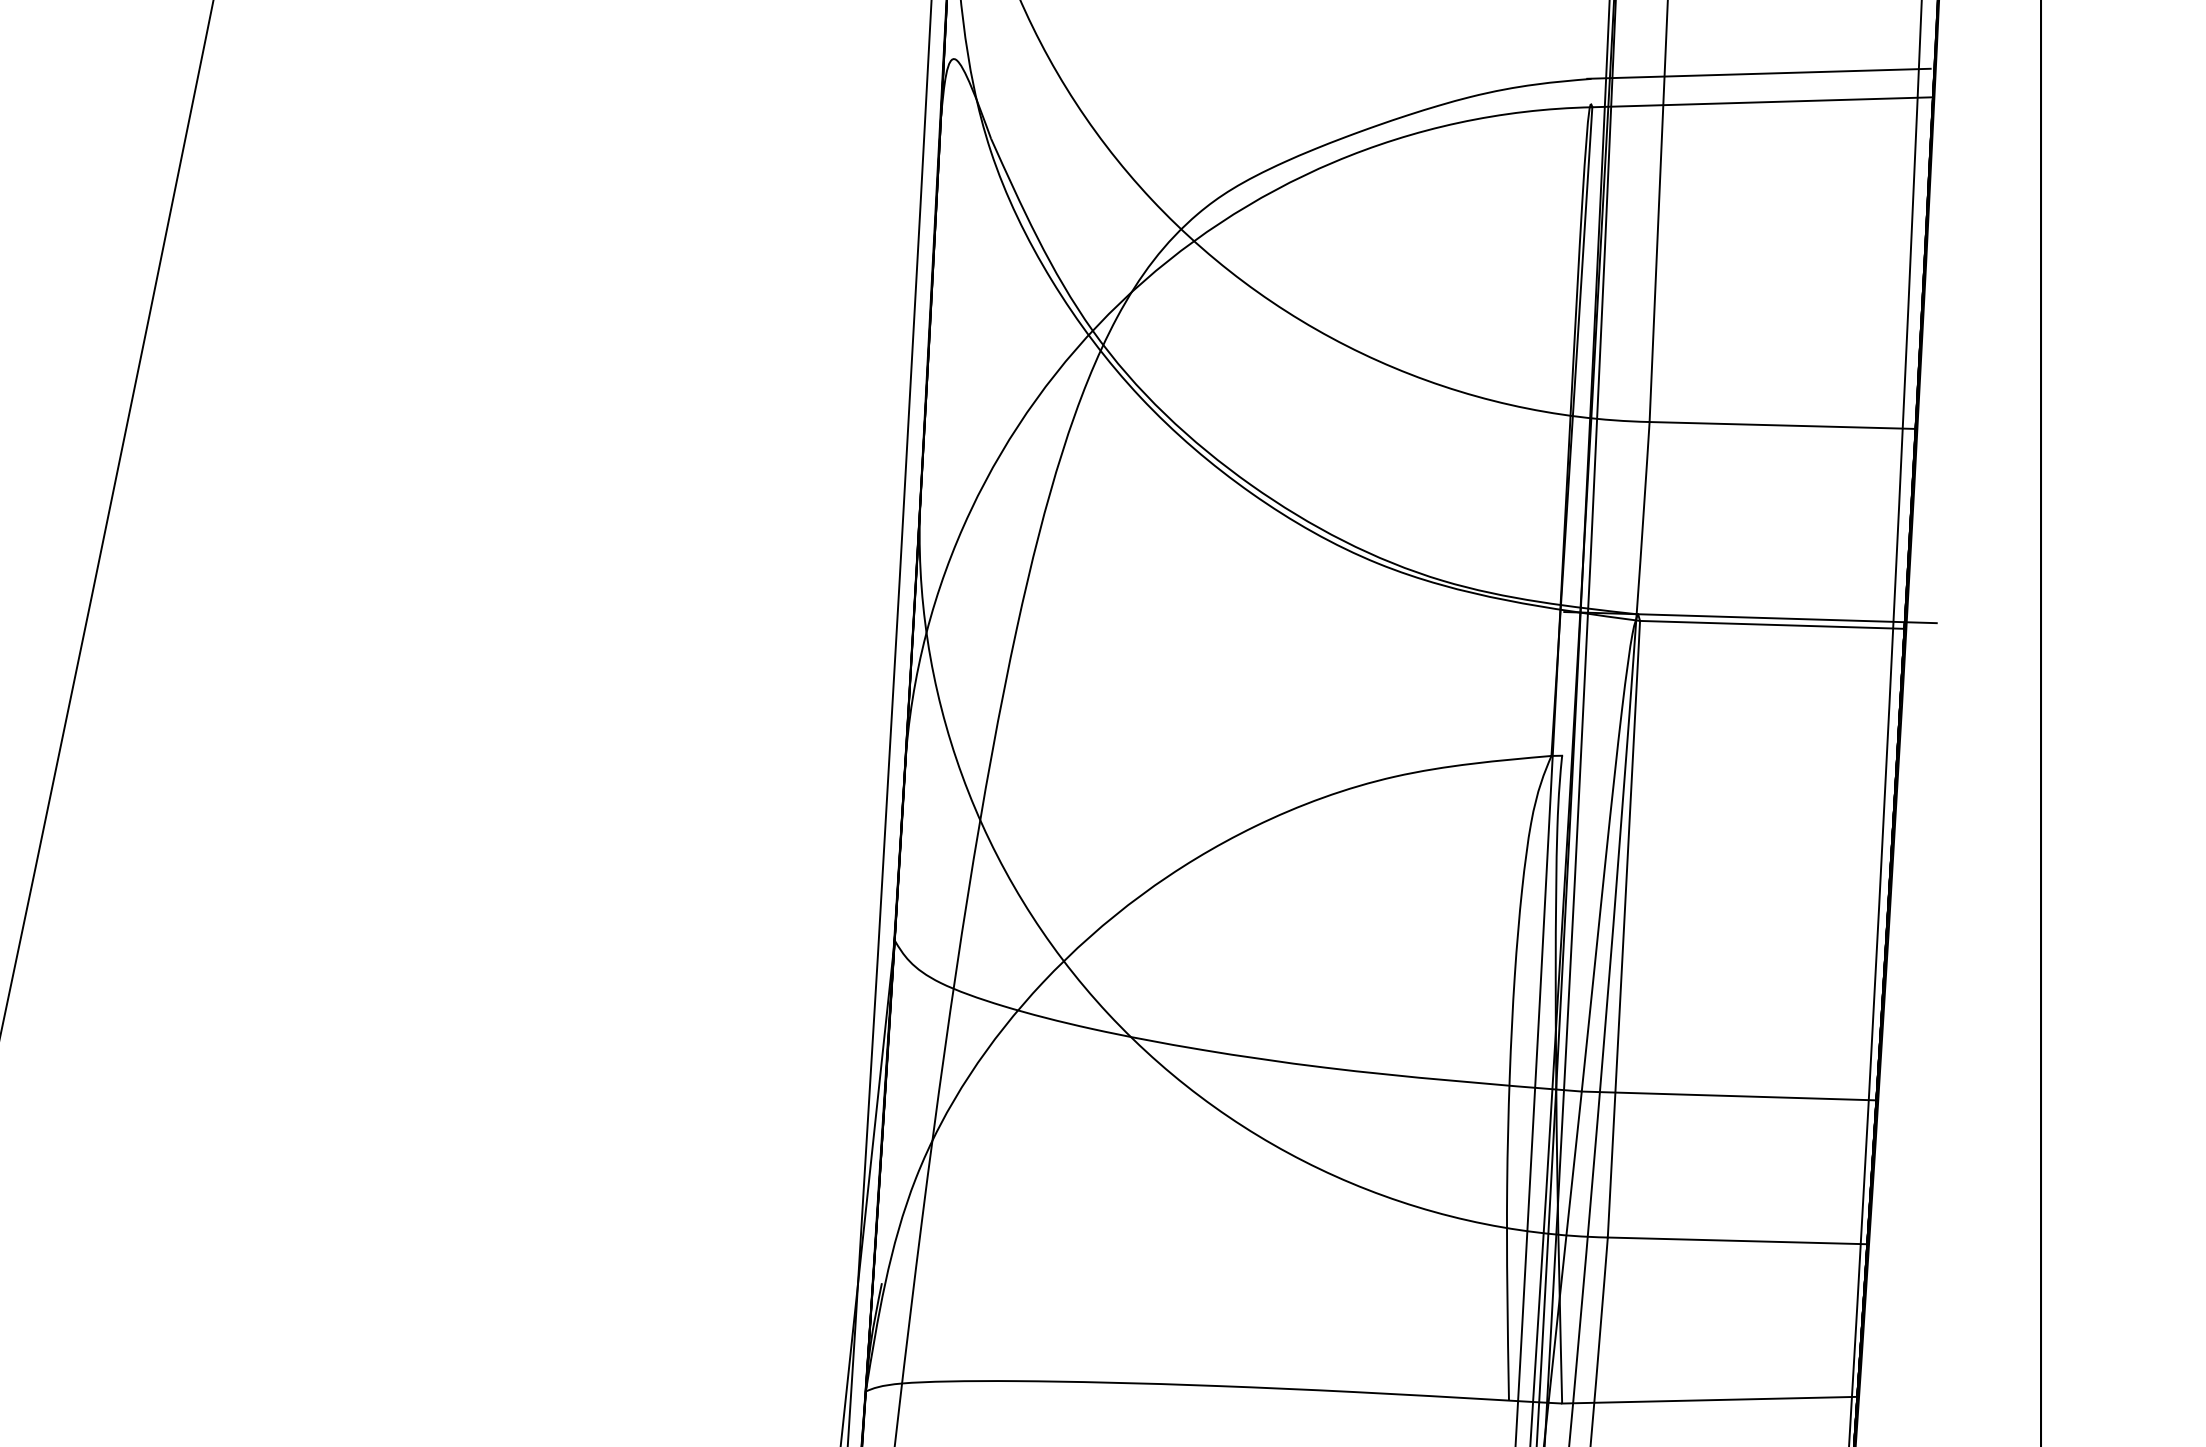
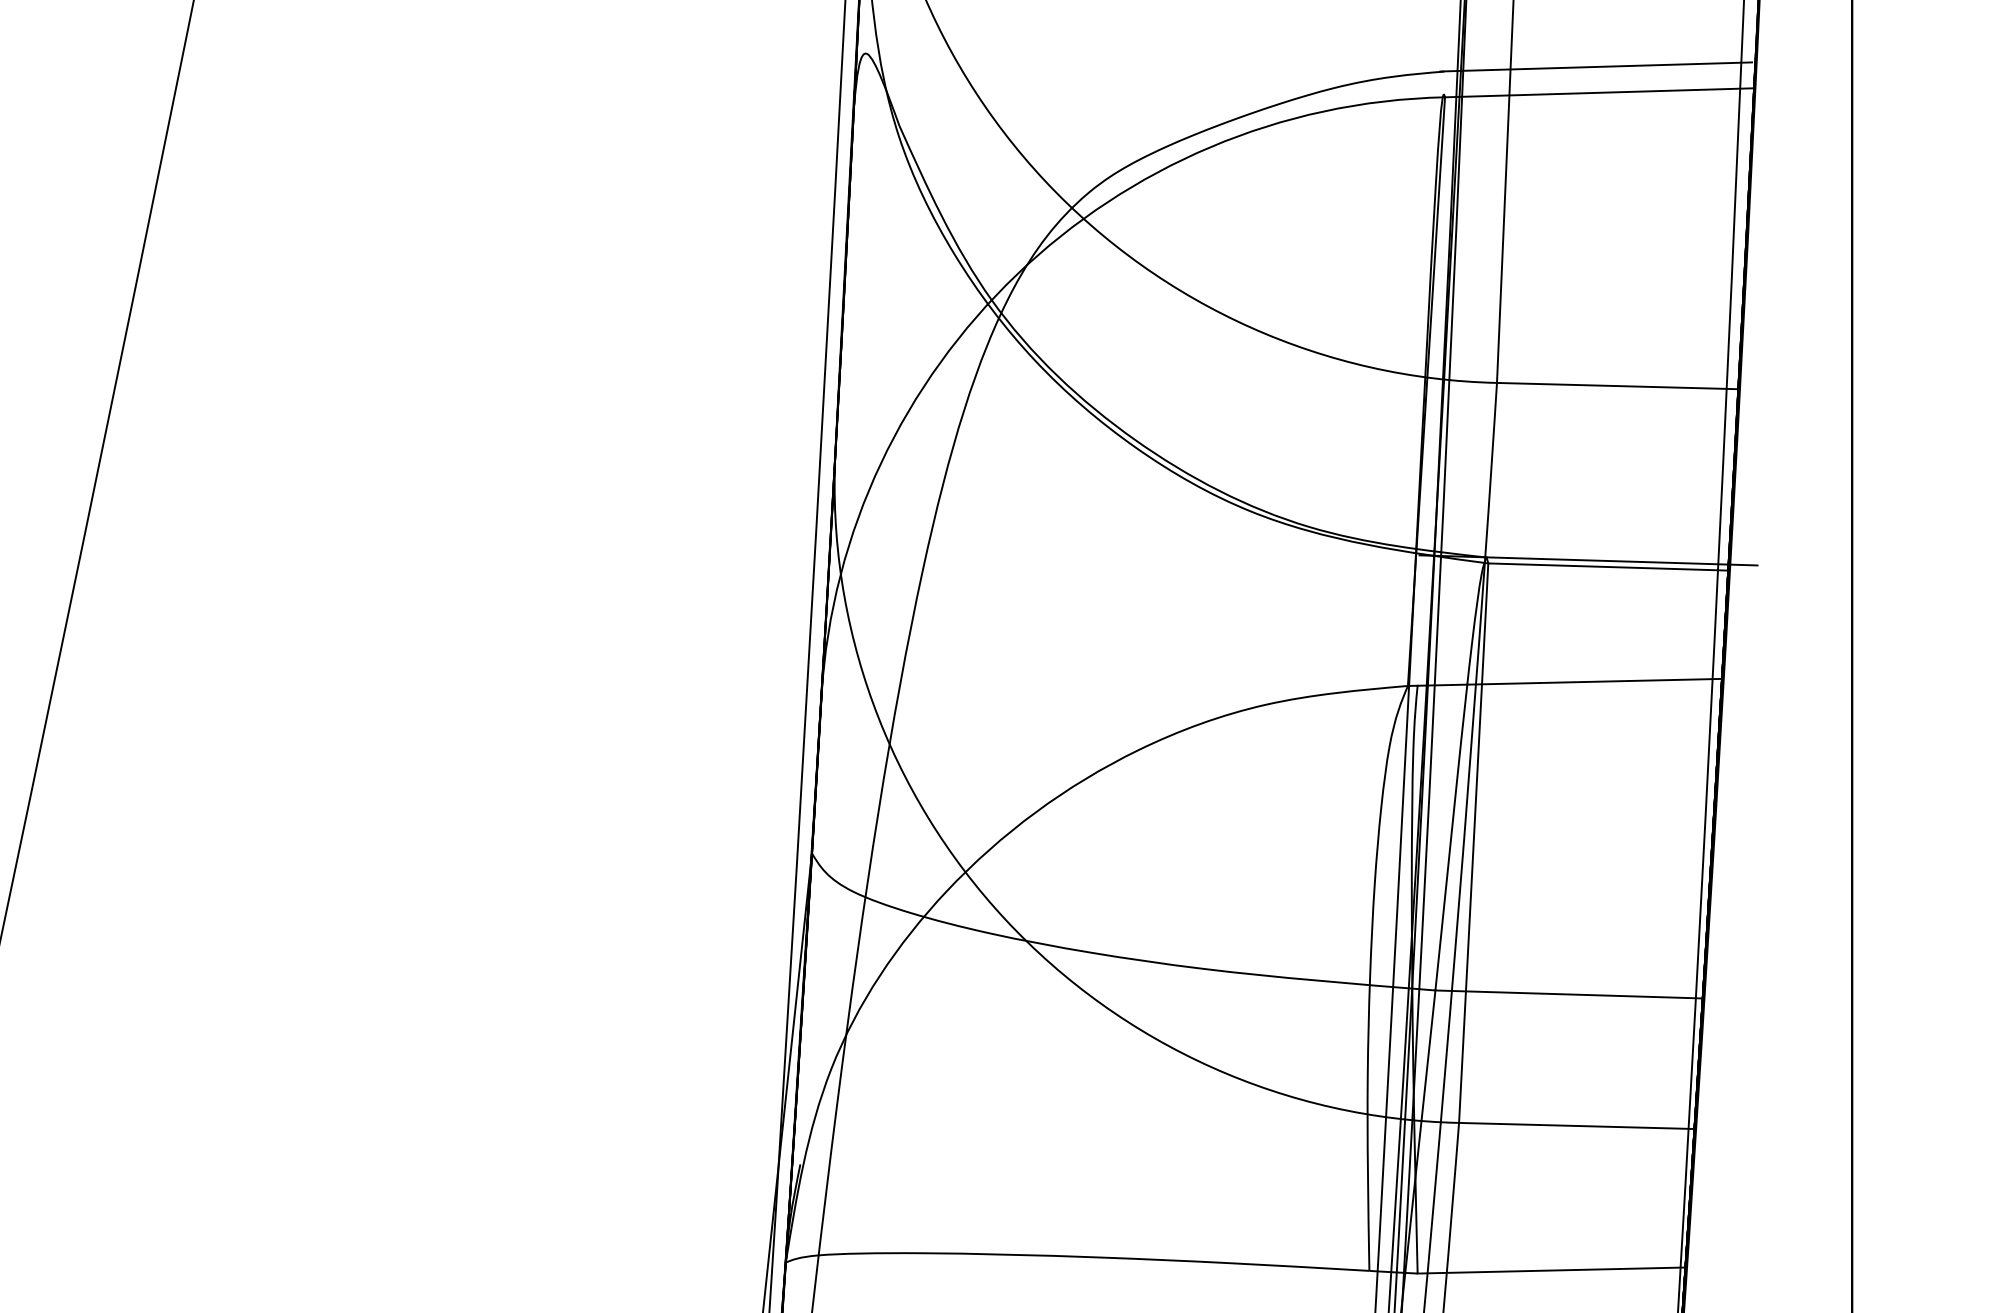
line: (1729, 751) -> (1569, 681), added

